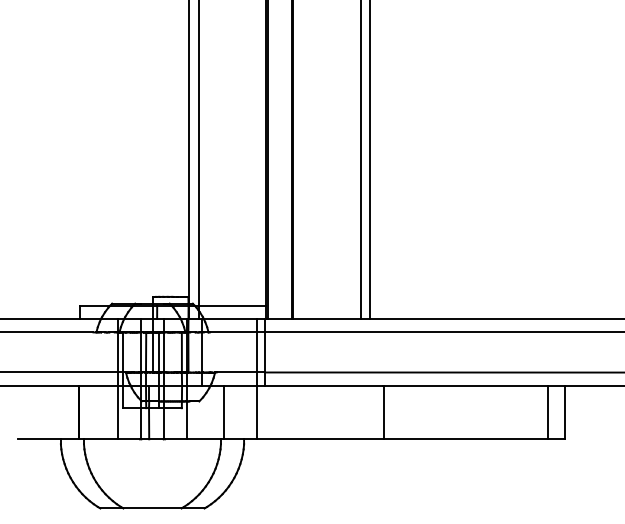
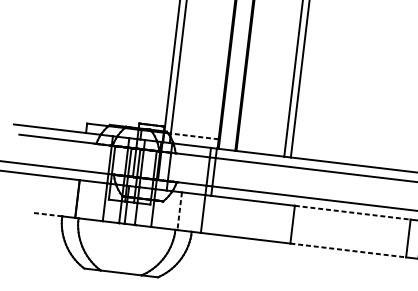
line: (232, 305) -> (194, 136), solid -> dashed
line: (465, 385) -> (352, 212), solid -> dashed
line: (223, 412) -> (179, 211), solid -> dashed
line: (39, 439) -> (47, 214), solid -> dashed
line: (465, 439) -> (348, 250), solid -> dashed

